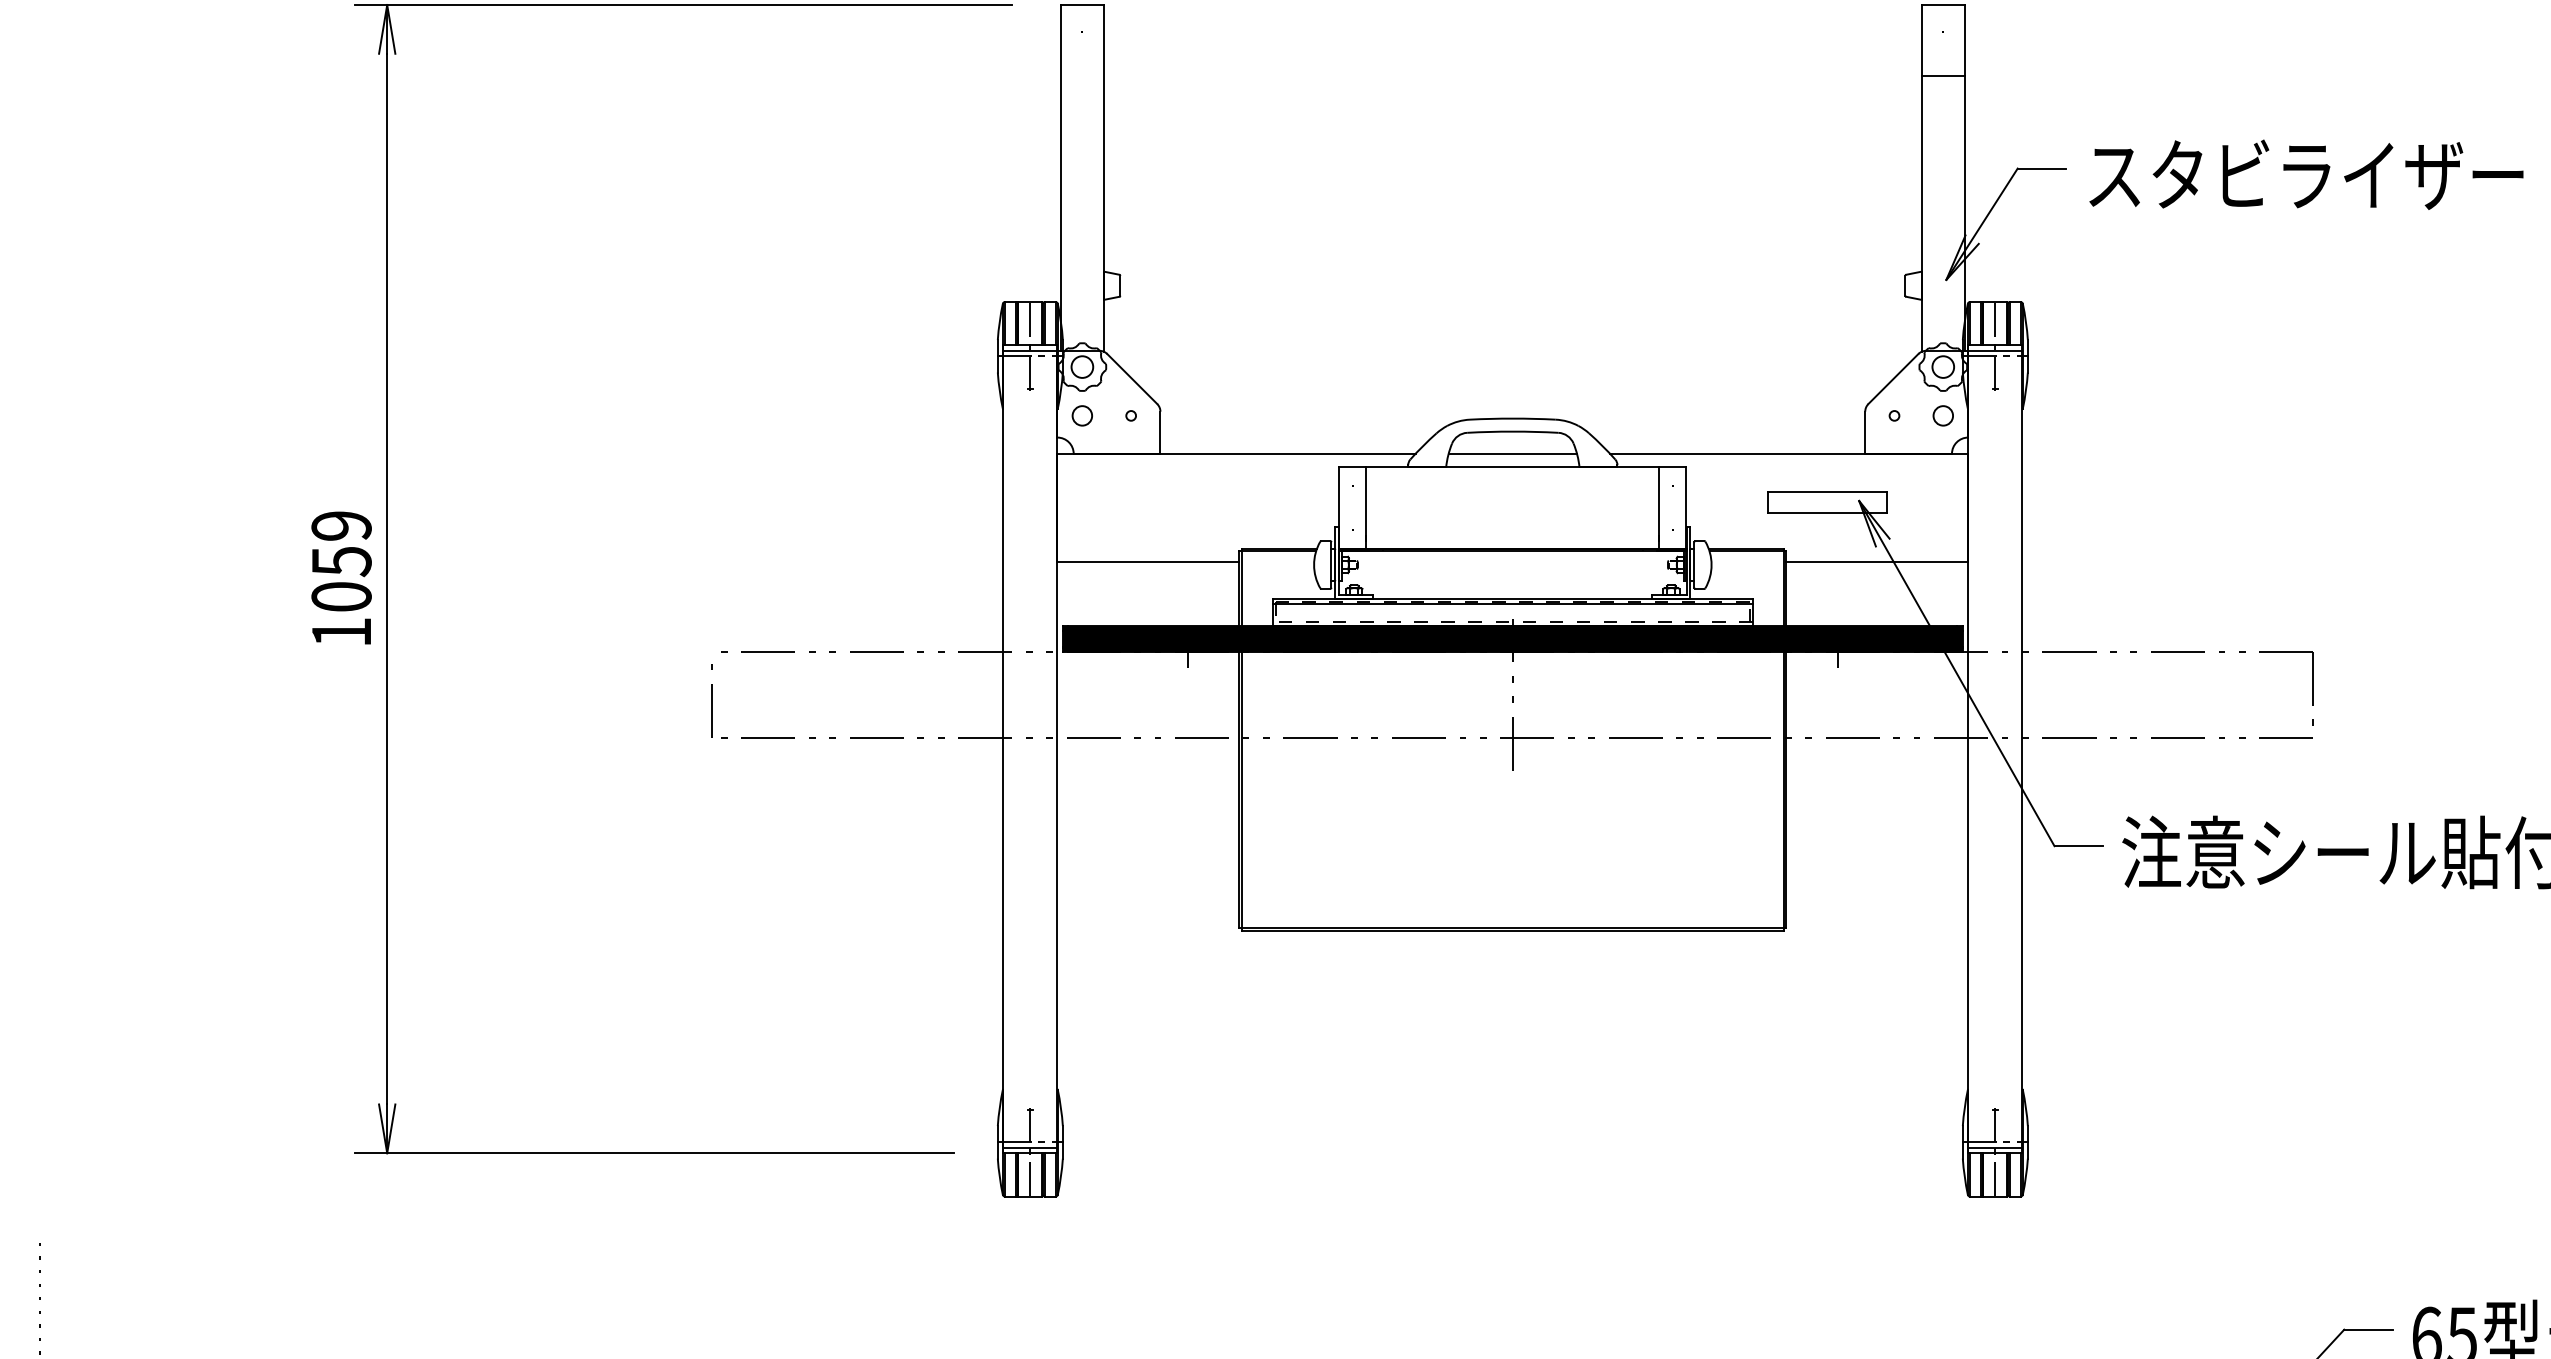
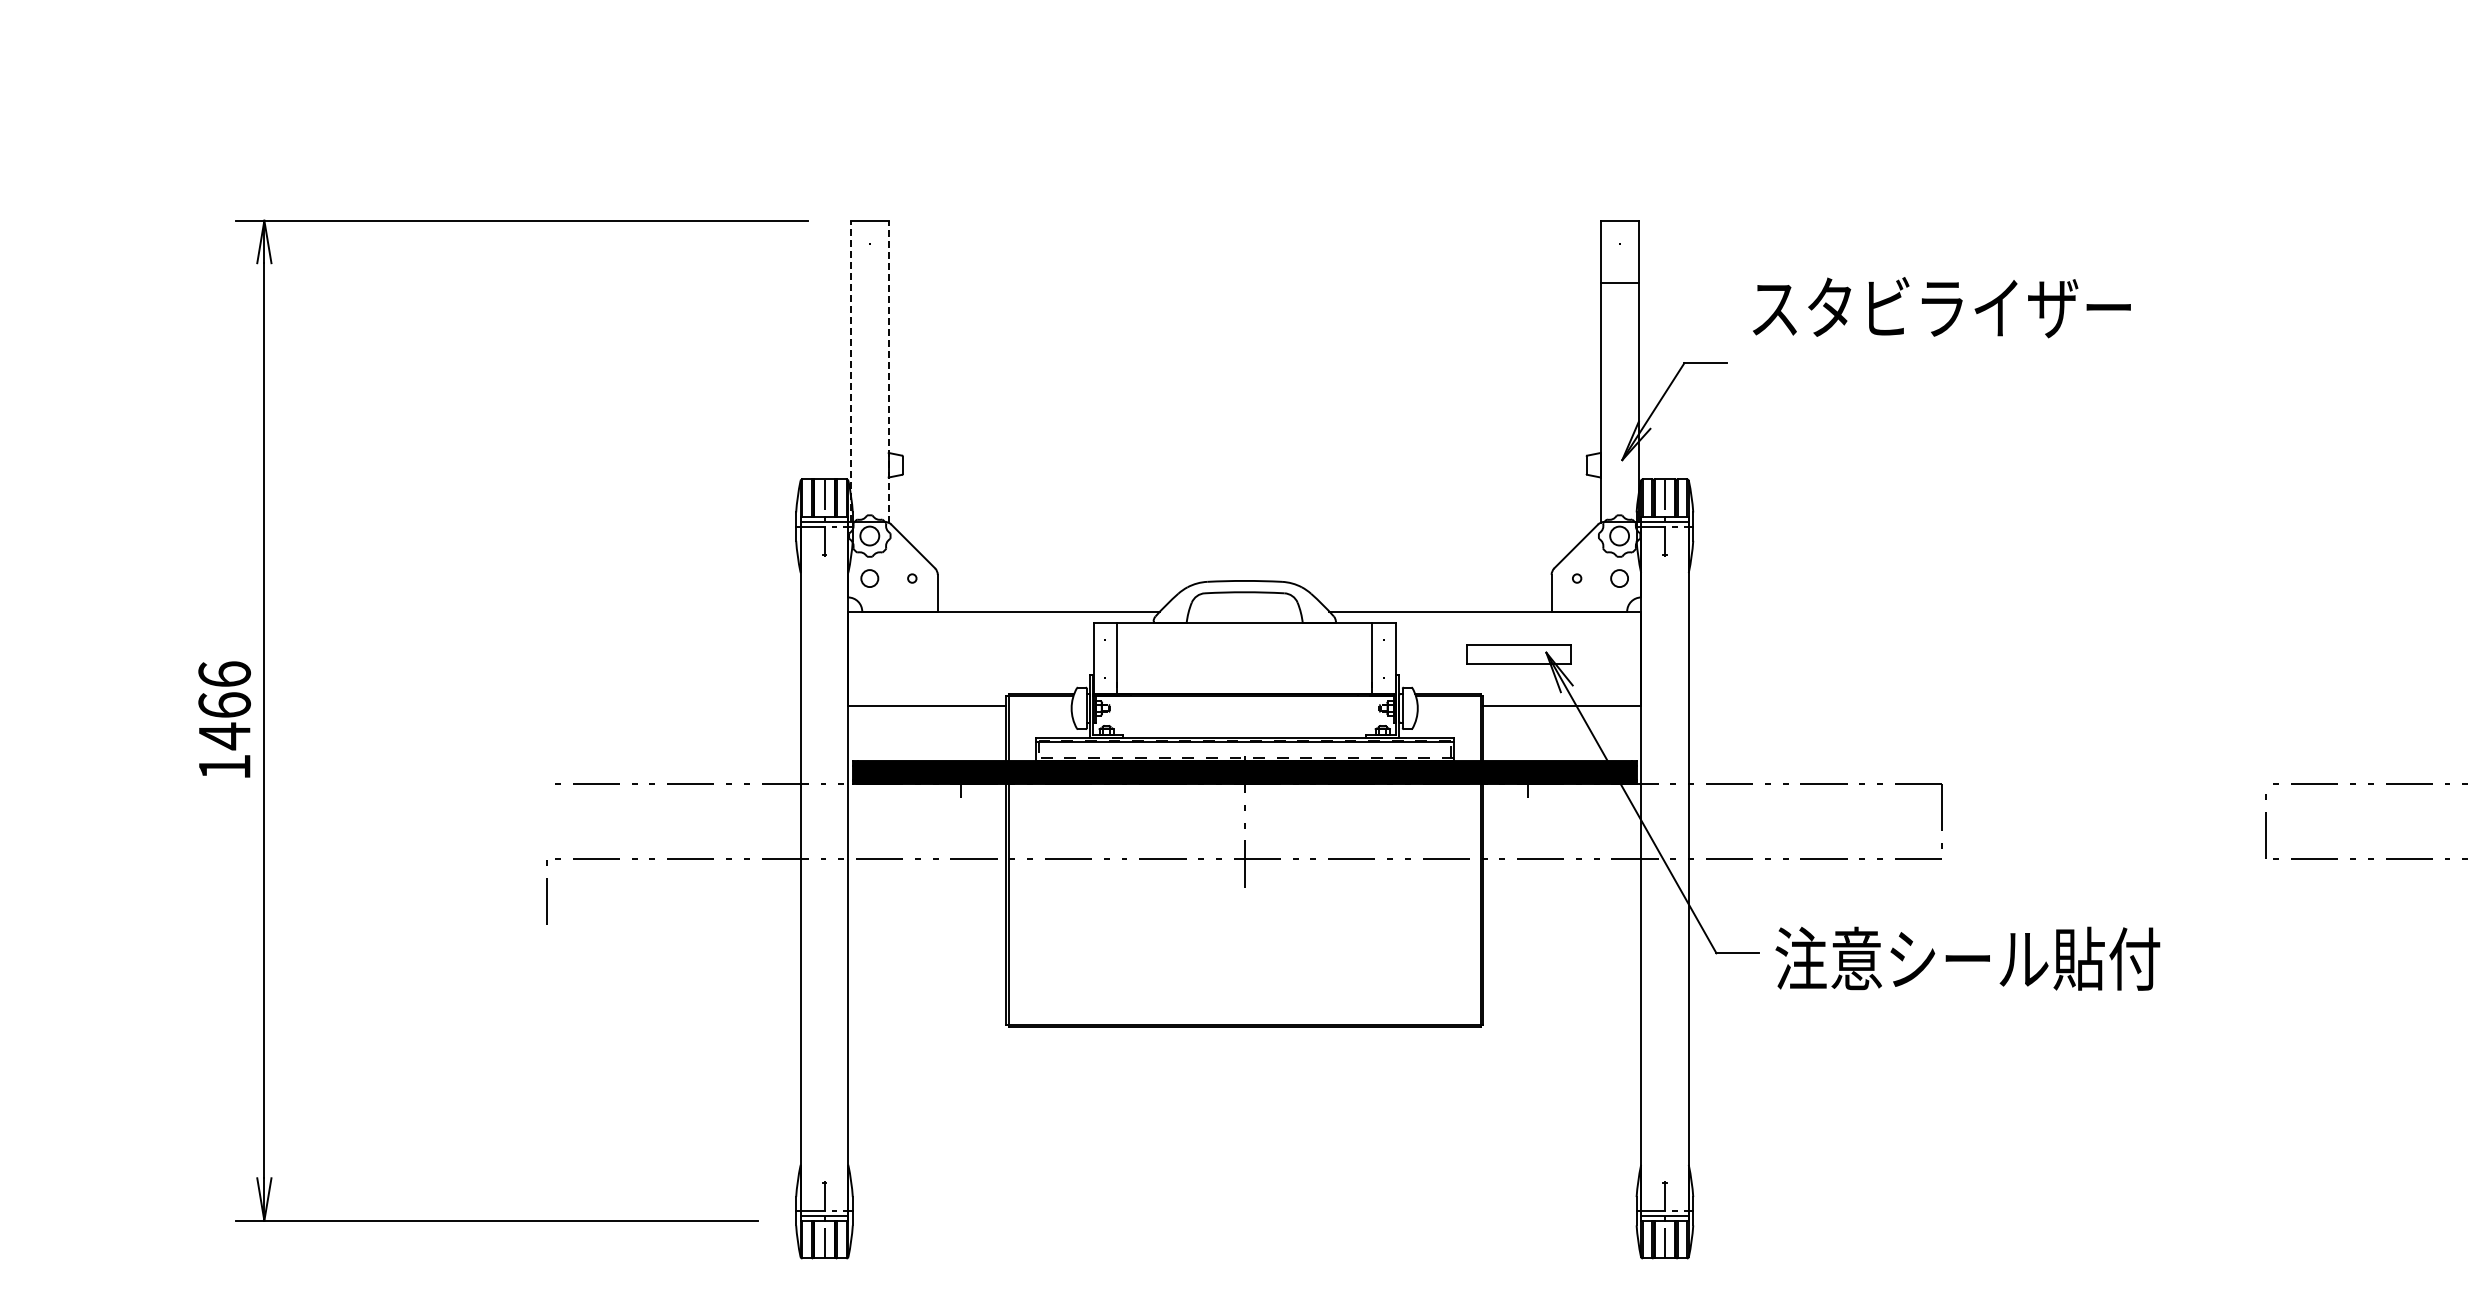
text: (2305, 174) -> (1941, 307), moved
line: (1060, 178) -> (850, 371), solid -> dashed
line: (1103, 178) -> (888, 371), solid -> dashed
line: (1512, 453) -> (1244, 611), removed
text: (341, 561) -> (224, 705), 1059 -> 1466
line: (711, 700) -> (546, 892), moved

